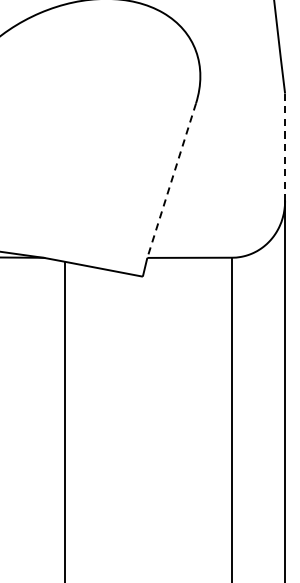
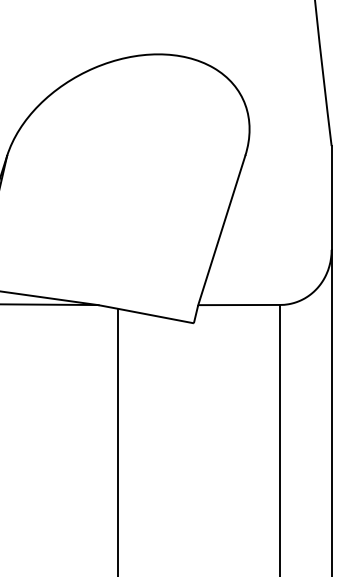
line: (284, 146) -> (331, 197), dashed -> solid
line: (171, 180) -> (221, 230), dashed -> solid

